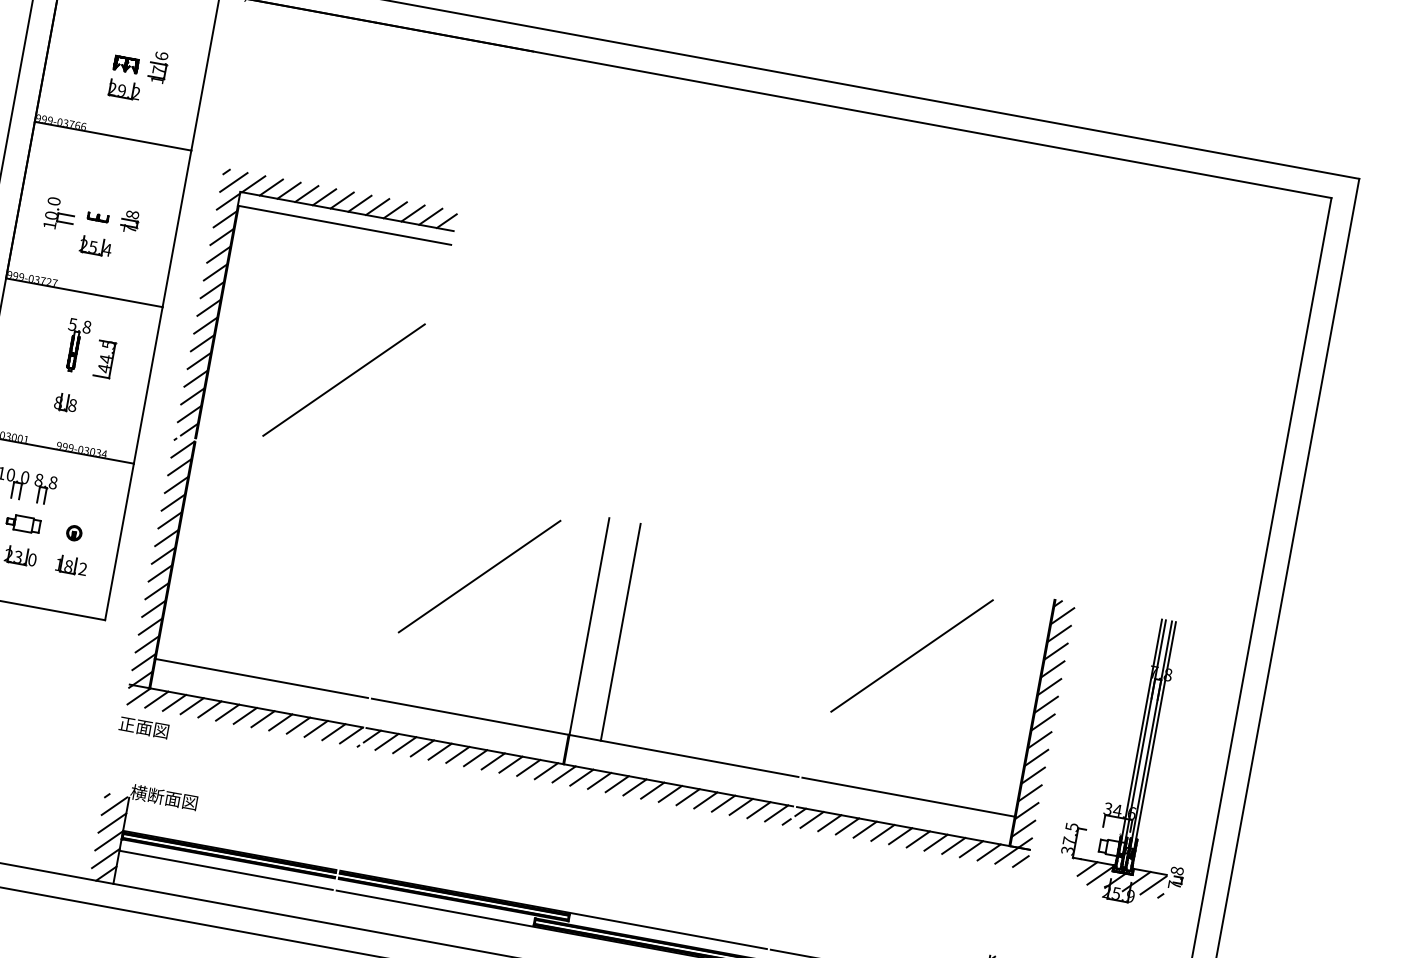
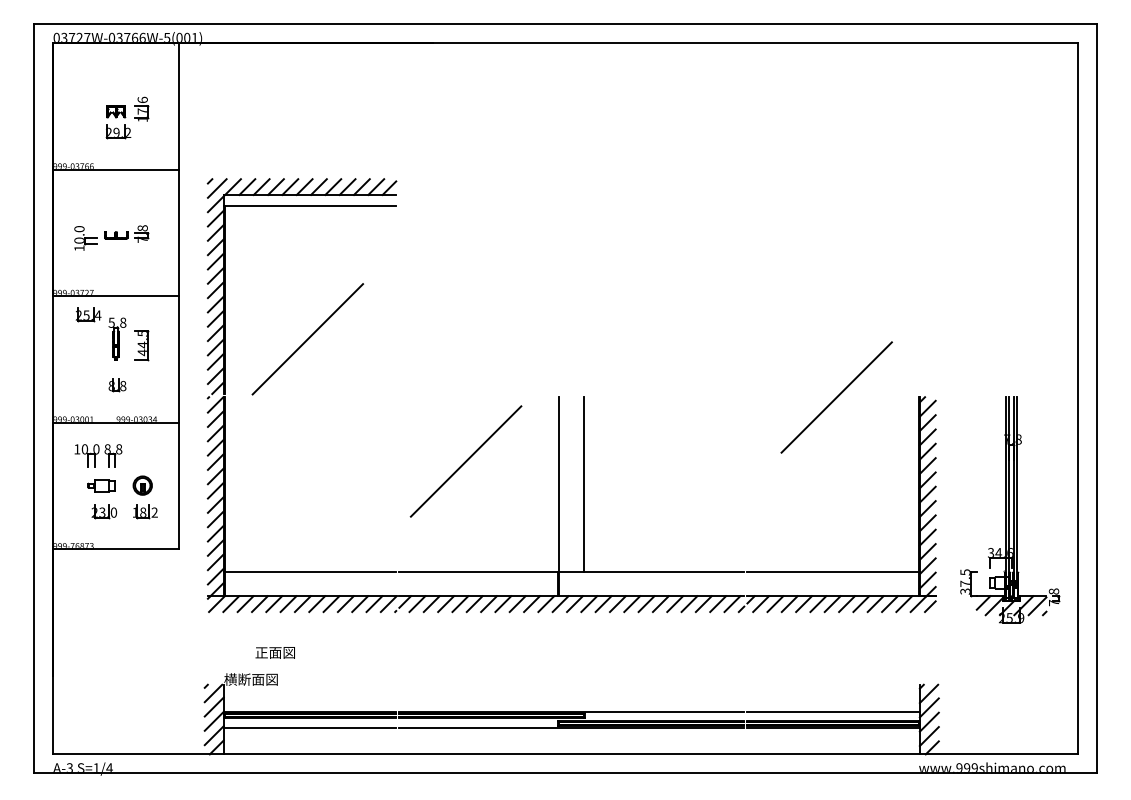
part: (97, 217) -> (115, 235), size x1.4
part: (95, 246) -> (88, 314), moved
line: (343, 380) -> (307, 339), moved
part: (73, 532) -> (142, 485), size x1.6
line: (911, 655) -> (836, 397), moved
text: (143, 727) -> (274, 652), moved

